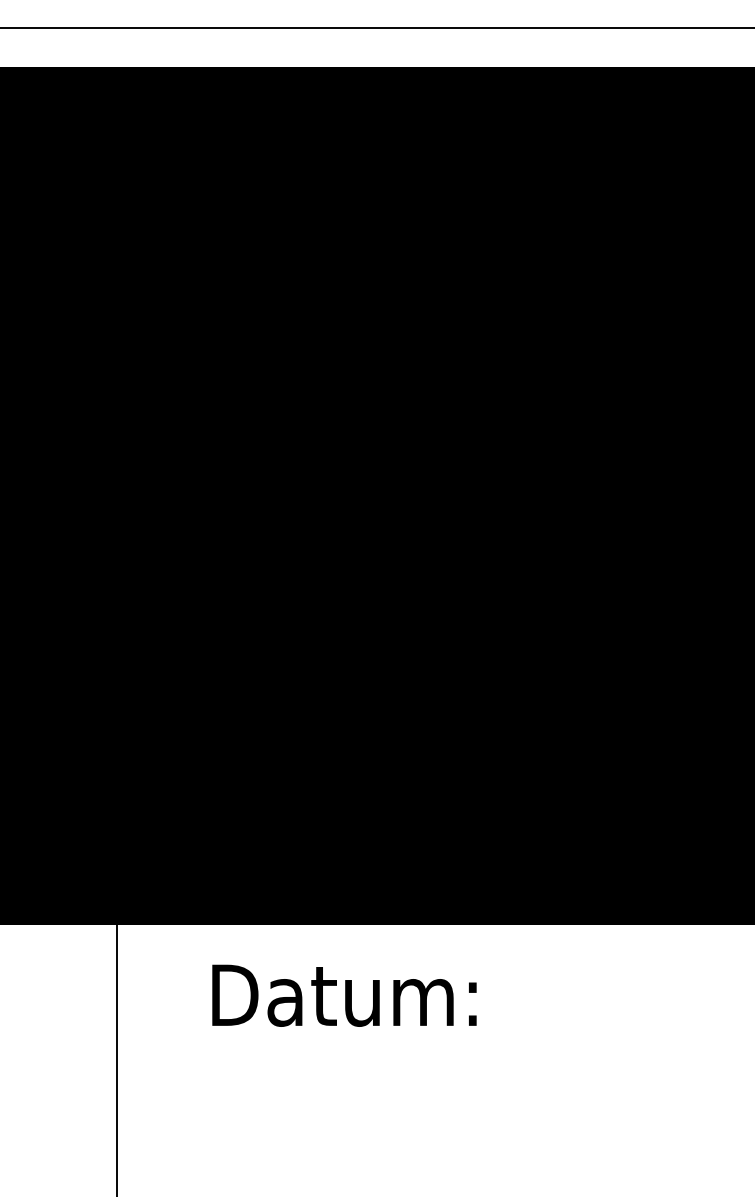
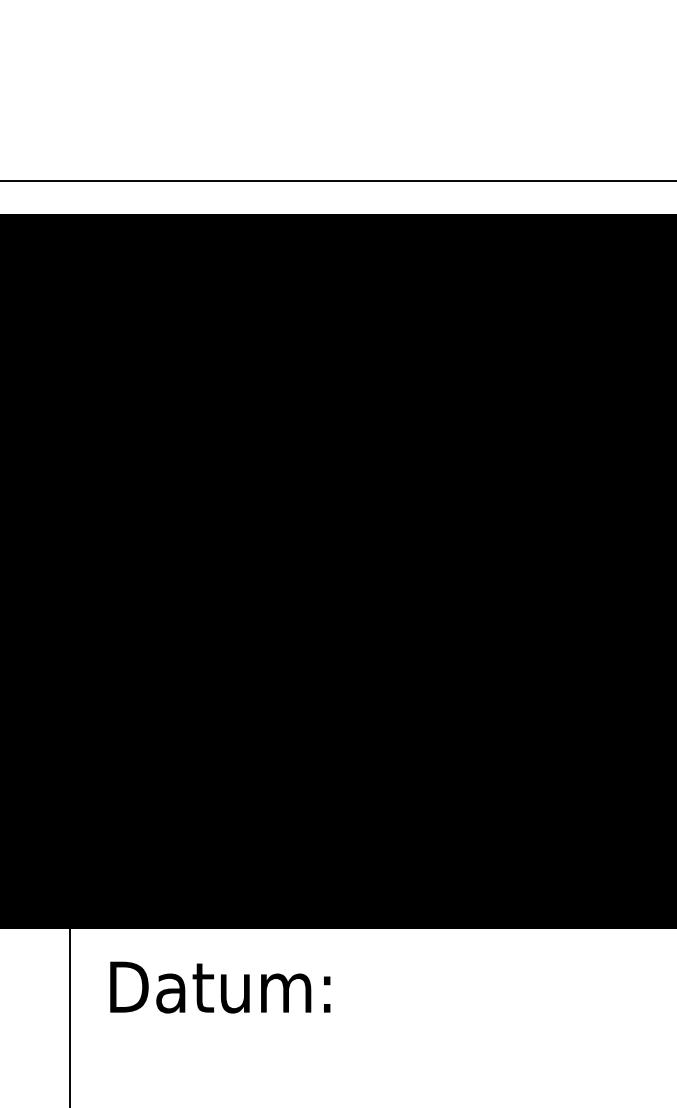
text: (344, 995) -> (220, 987), moved

